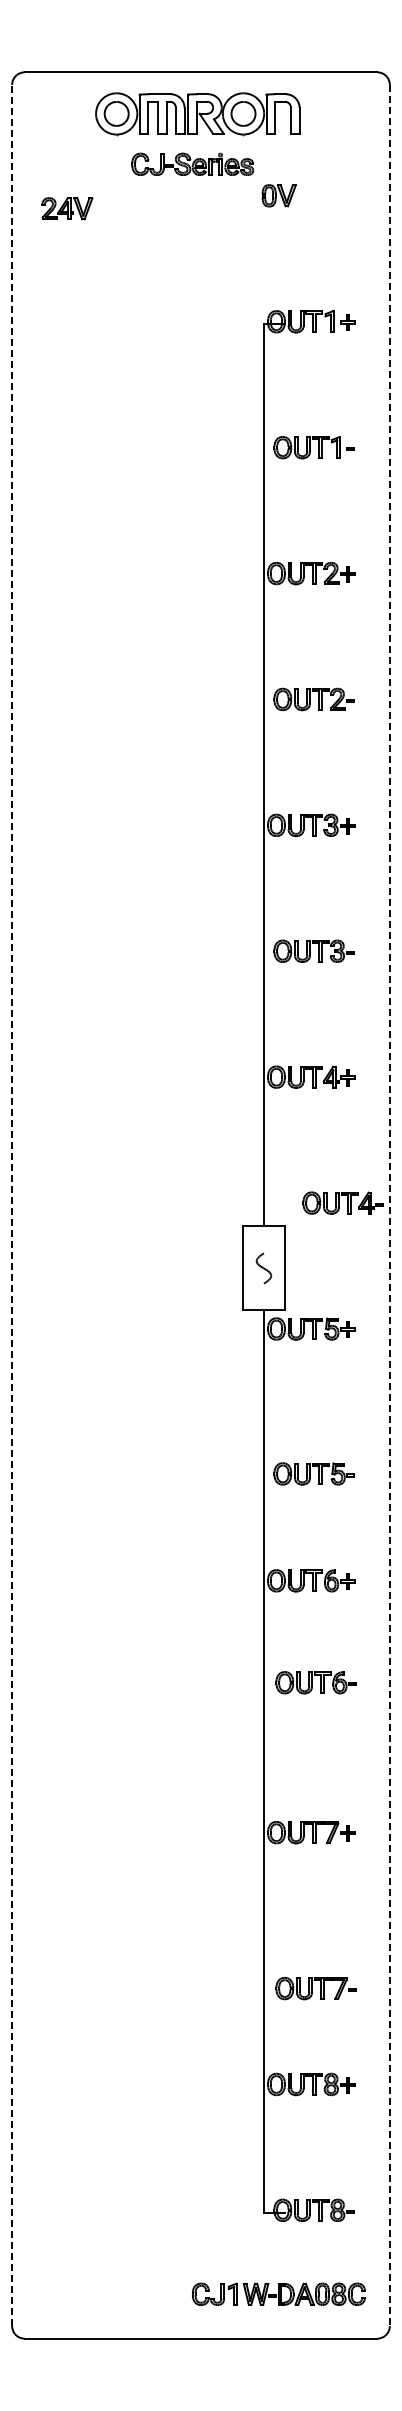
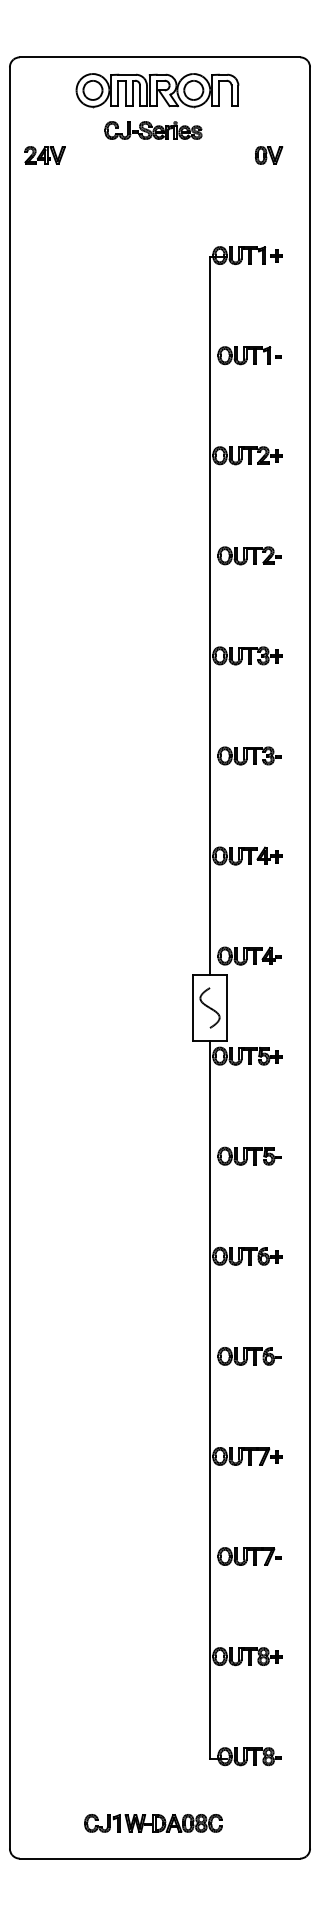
part: (278, 195) -> (268, 155), moved
part: (67, 208) -> (45, 155), moved
part: (342, 1202) -> (249, 955), moved
line: (12, 1205) -> (10, 958), dashed -> solid
line: (389, 1205) -> (309, 958), dashed -> solid
part: (263, 1268) -> (209, 1008), size x1.67
part: (313, 1473) -> (249, 1155), moved
part: (315, 1682) -> (249, 1356), moved
part: (315, 1988) -> (249, 1556), moved
part: (278, 2293) -> (153, 1822), moved

